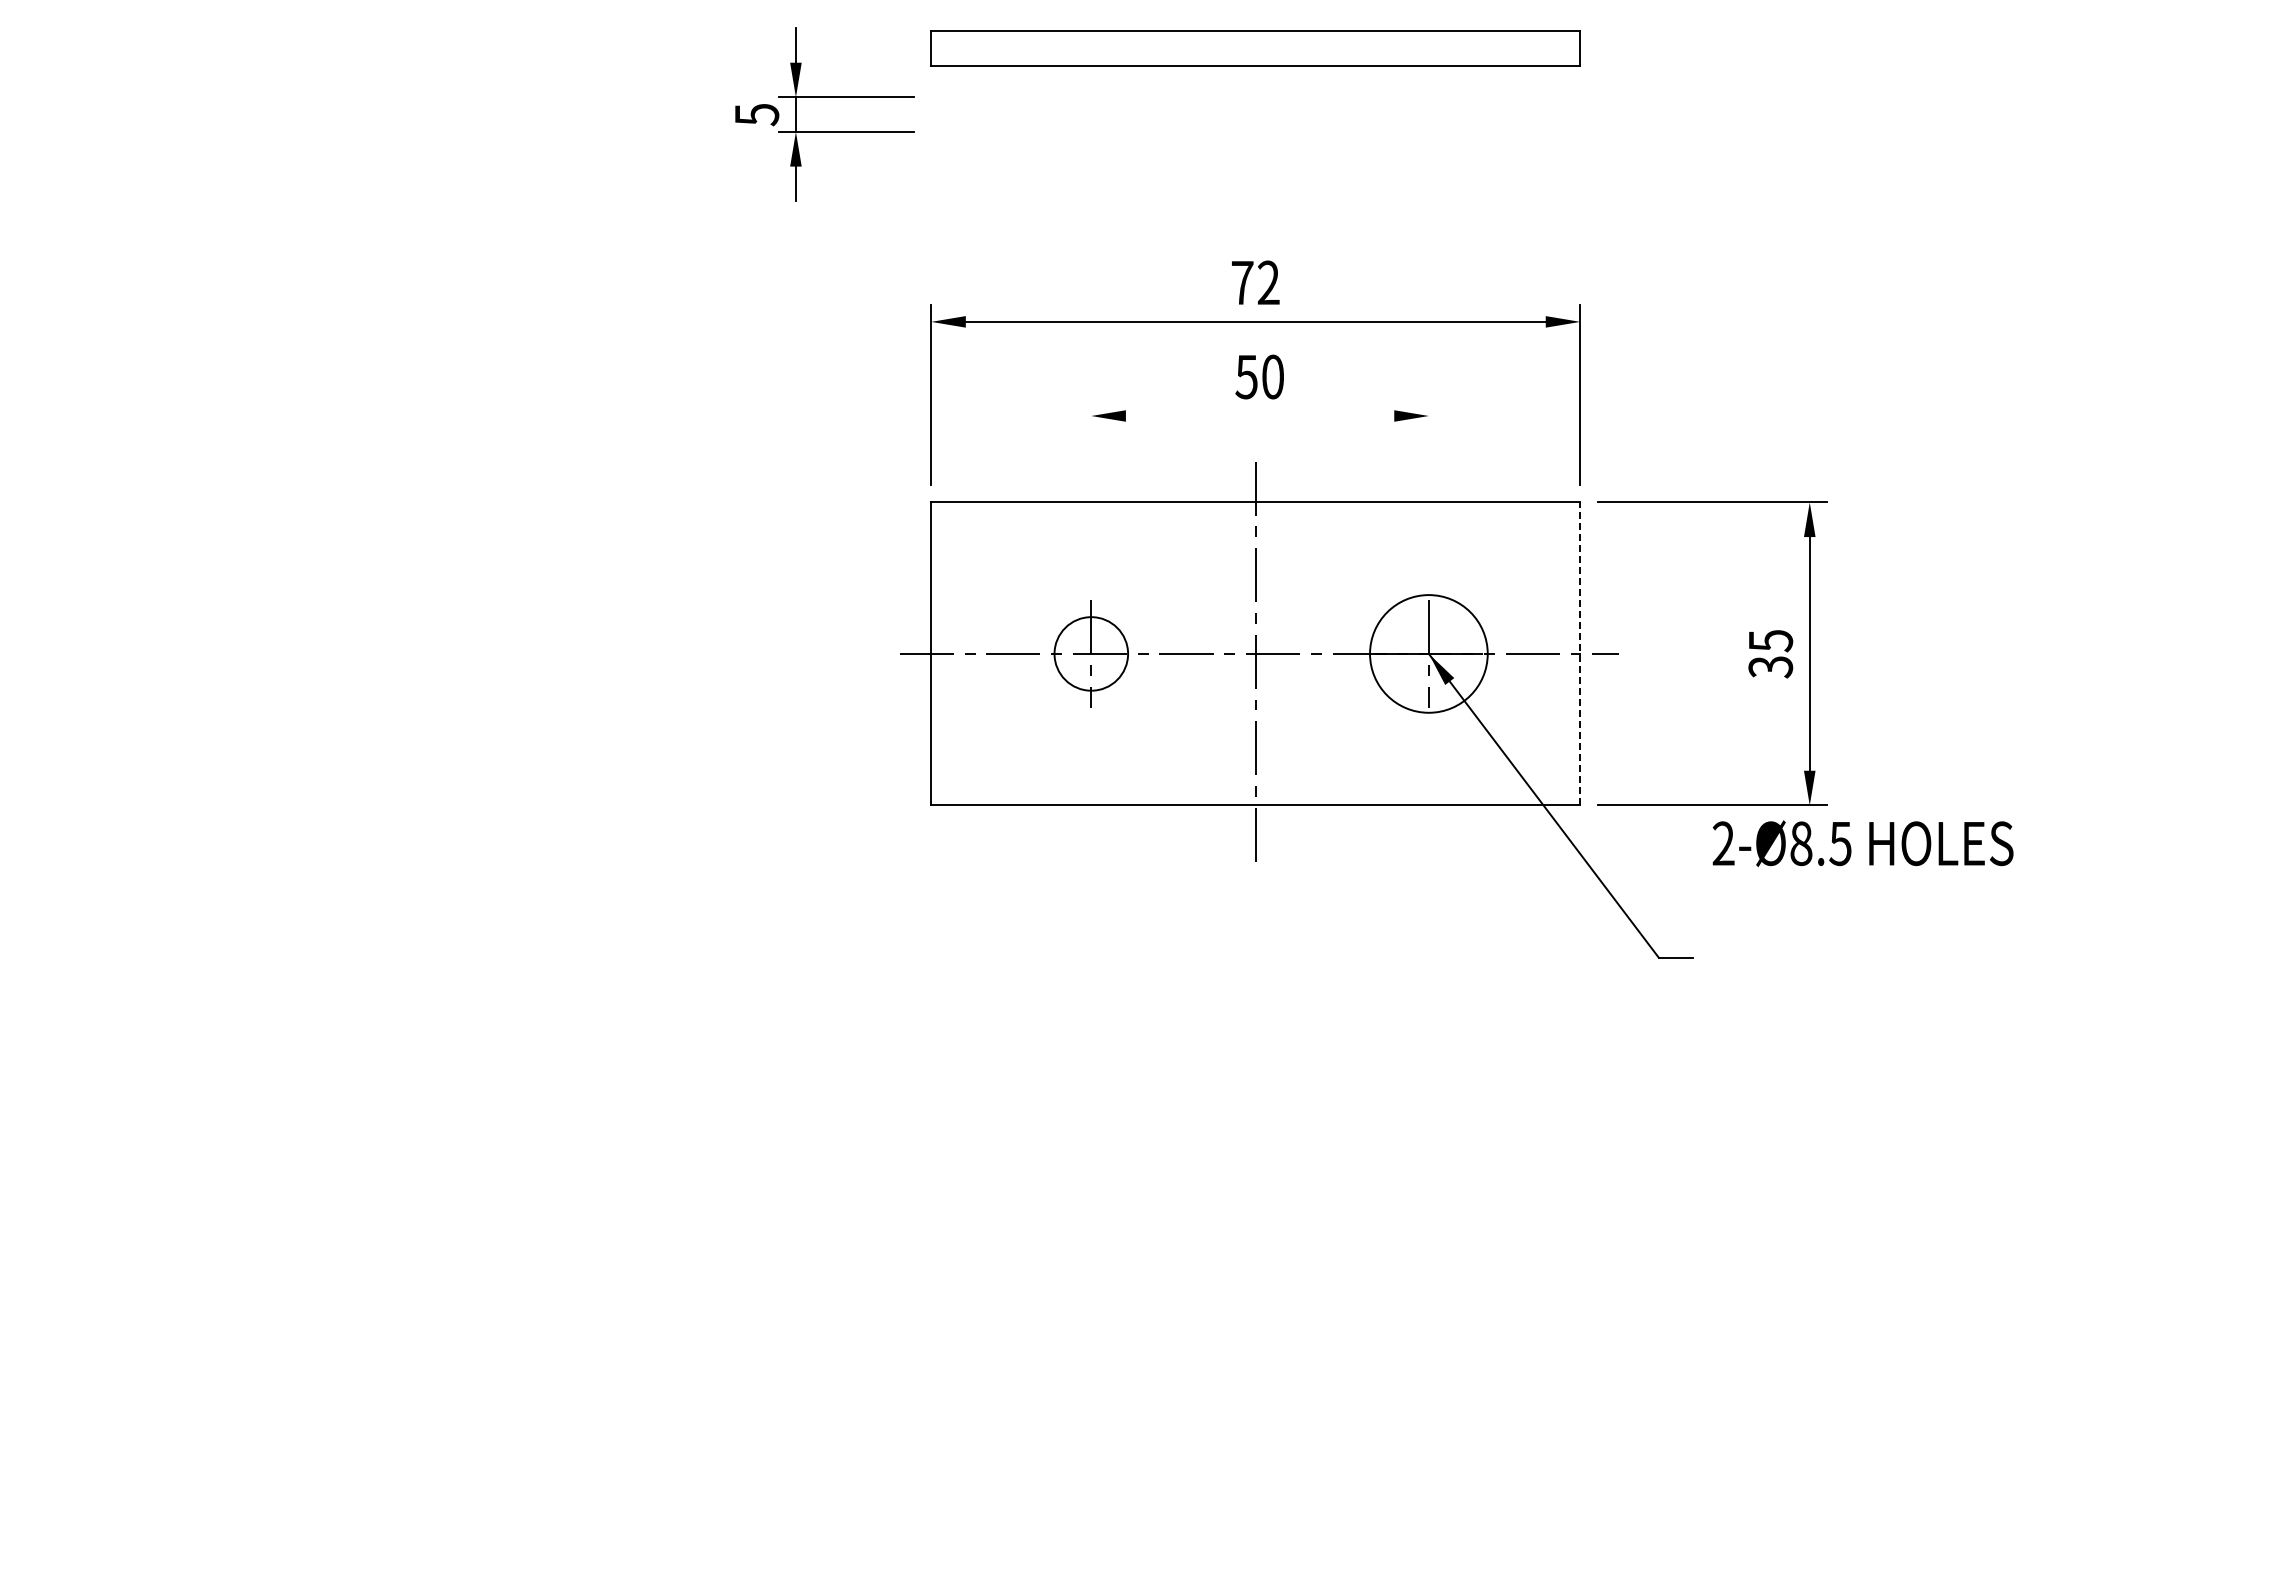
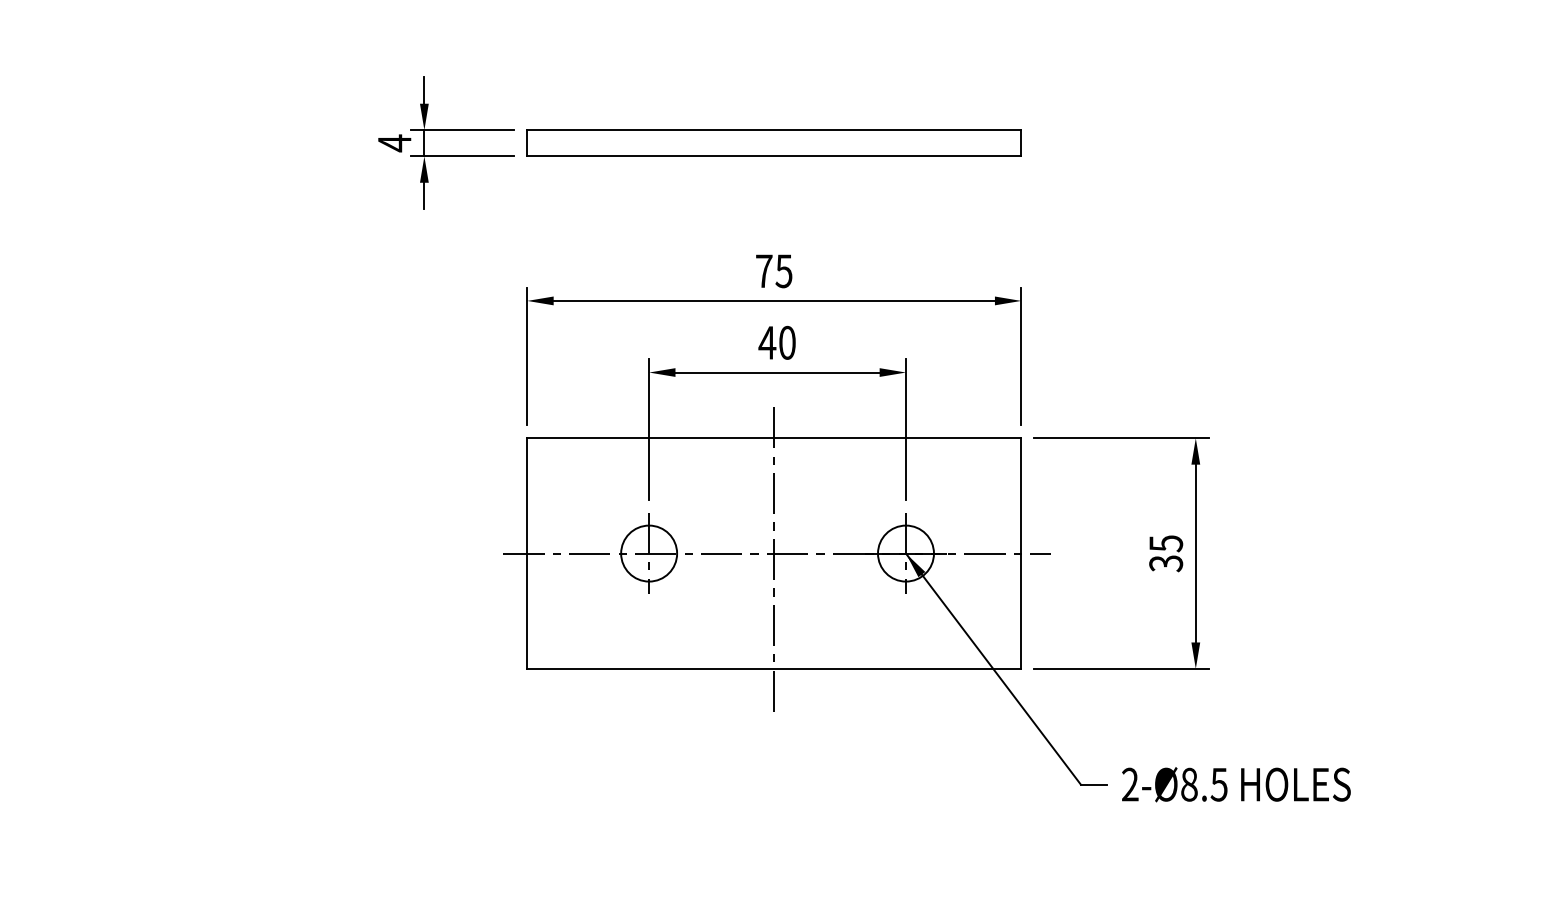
part: (1255, 48) -> (774, 143), moved
text: (757, 114) -> (395, 143), 5 -> 4
text: (1268, 282) -> (783, 270), 72 -> 75
text: (1246, 377) -> (767, 343), 50 -> 40
line: (1259, 416) -> (777, 372), added
line: (1091, 490) -> (649, 429), added
line: (1428, 490) -> (905, 429), added
circle: (1428, 653) -> (905, 553), size x0.62
line: (1580, 653) -> (1021, 553), dashed -> solid
text: (1862, 843) -> (1235, 784), moved

